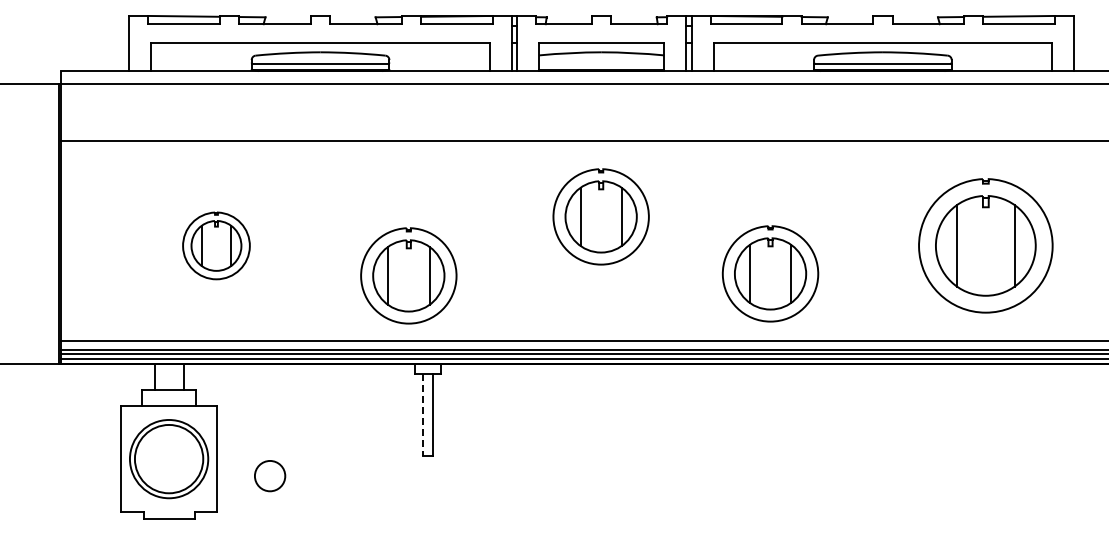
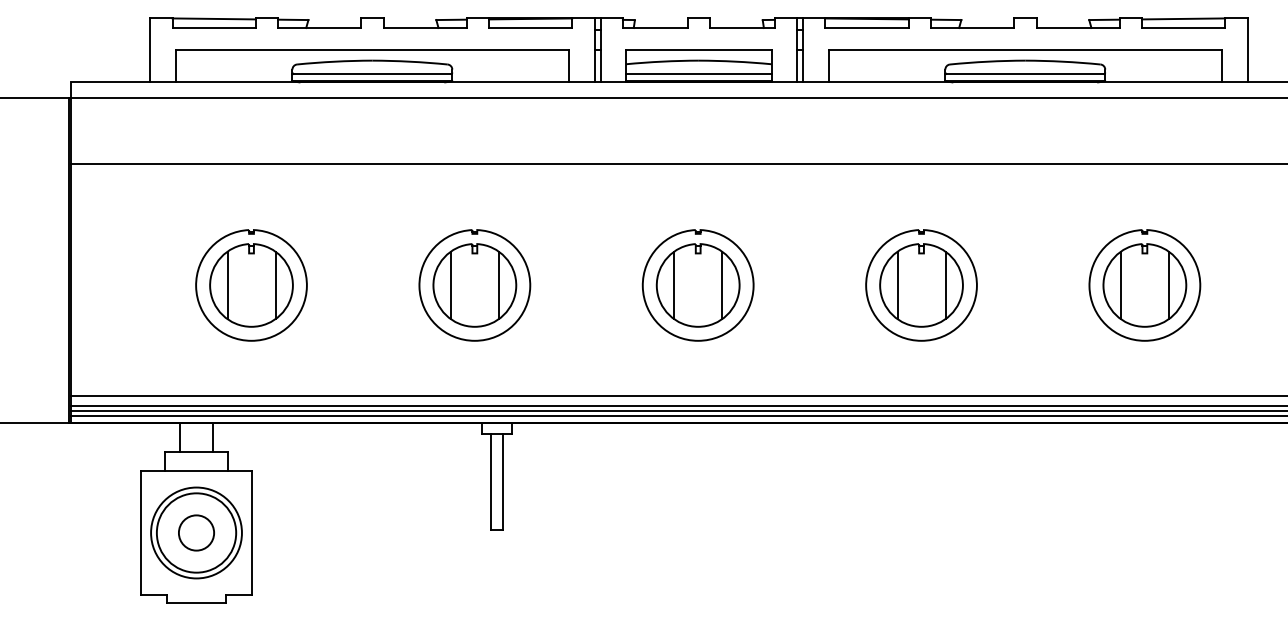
line: (601, 63) -> (698, 73), added
part: (600, 216) -> (697, 284), moved
part: (216, 245) -> (251, 284), size x1.43
part: (985, 245) -> (1144, 284), size x0.71
part: (770, 273) -> (921, 284), moved
part: (408, 275) -> (474, 284), moved
line: (423, 415) -> (491, 482), dashed -> solid
circle: (270, 476) -> (196, 533), moved

